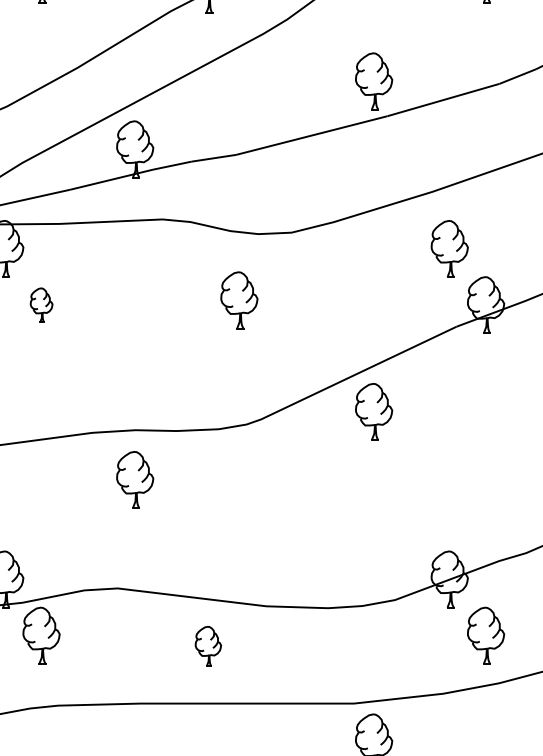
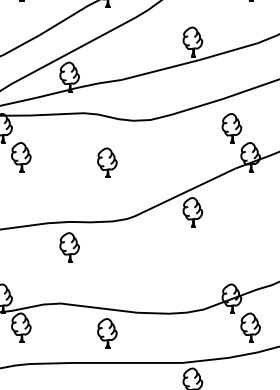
part: (239, 299) -> (107, 162), moved
part: (41, 305) -> (21, 157), size x1.67
part: (208, 646) -> (107, 333), size x1.43

